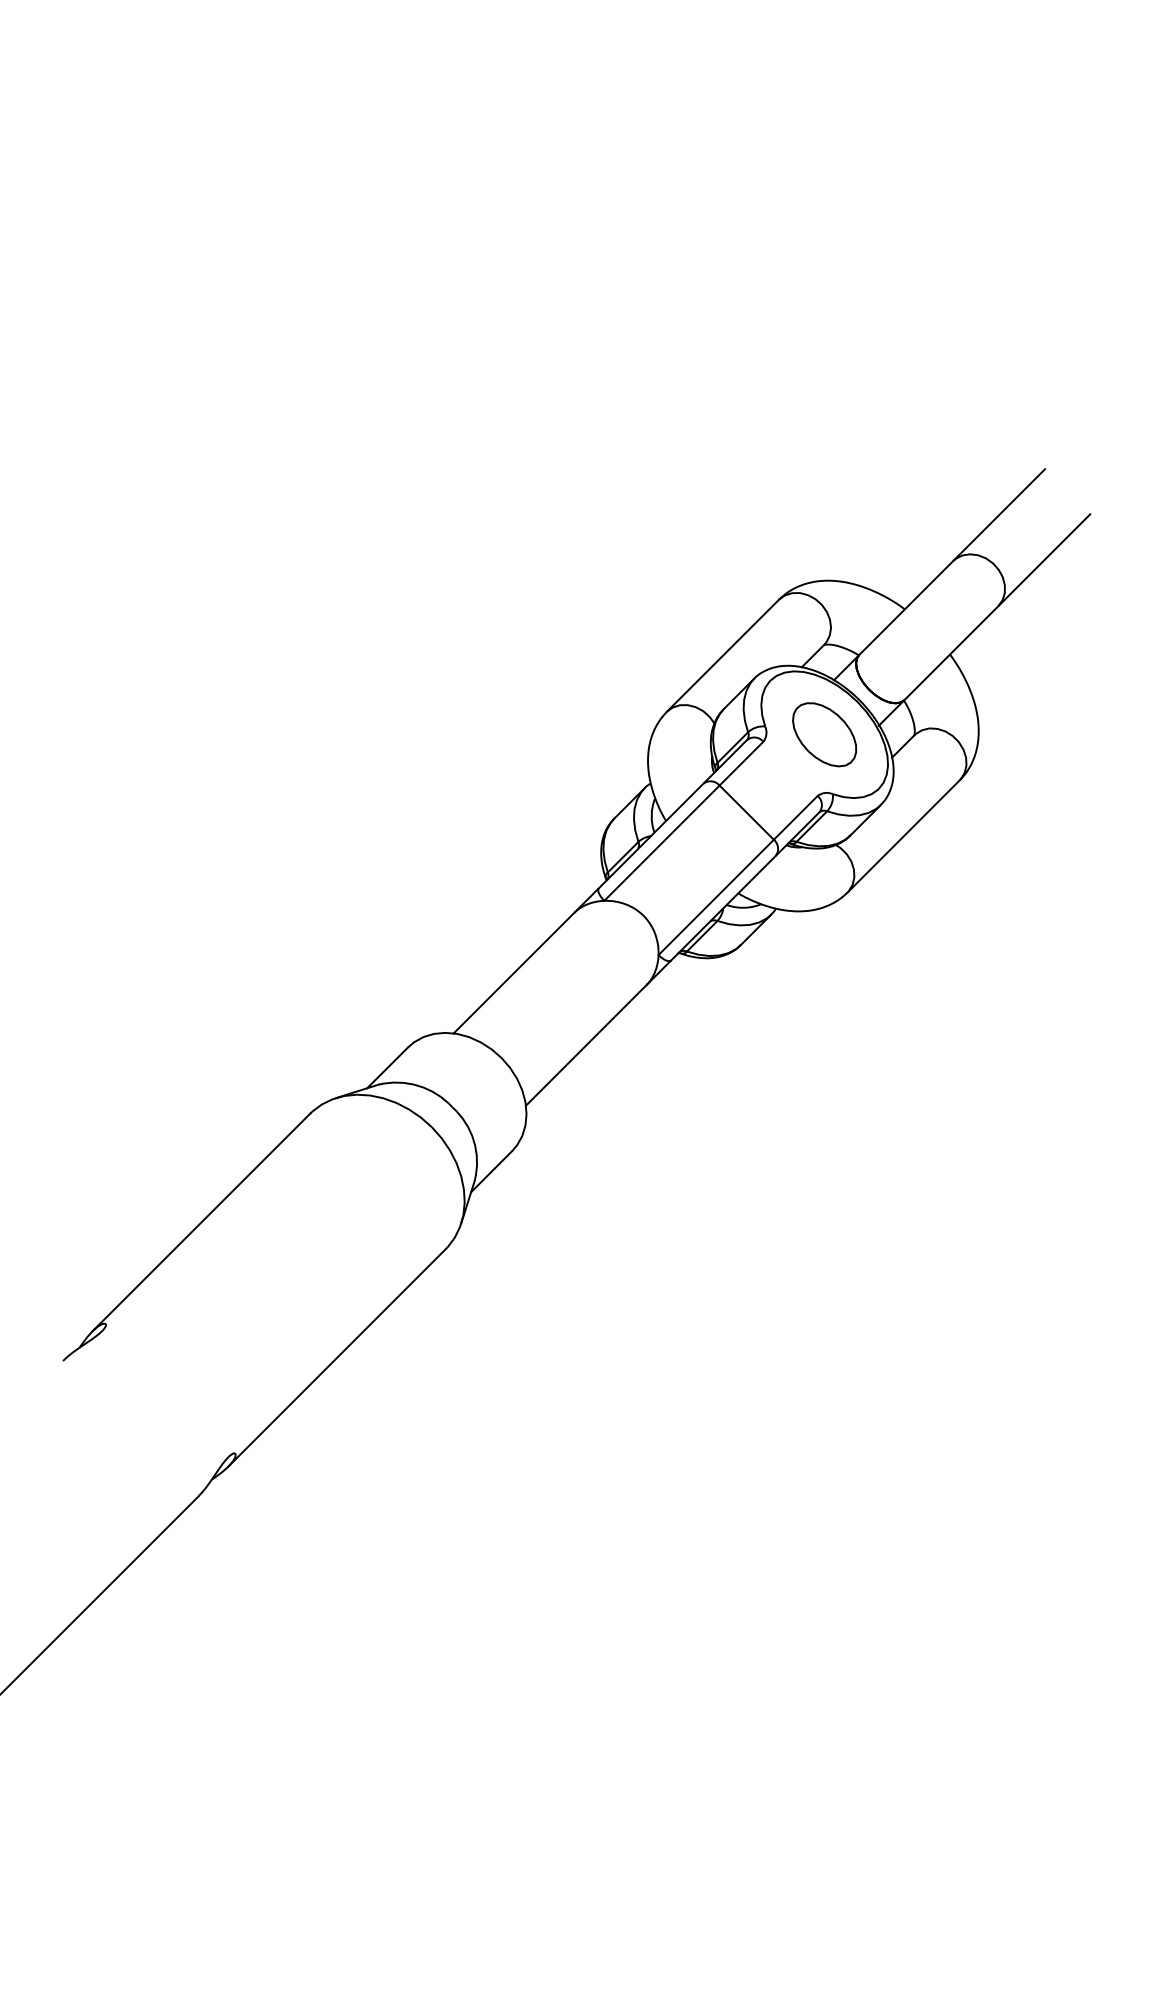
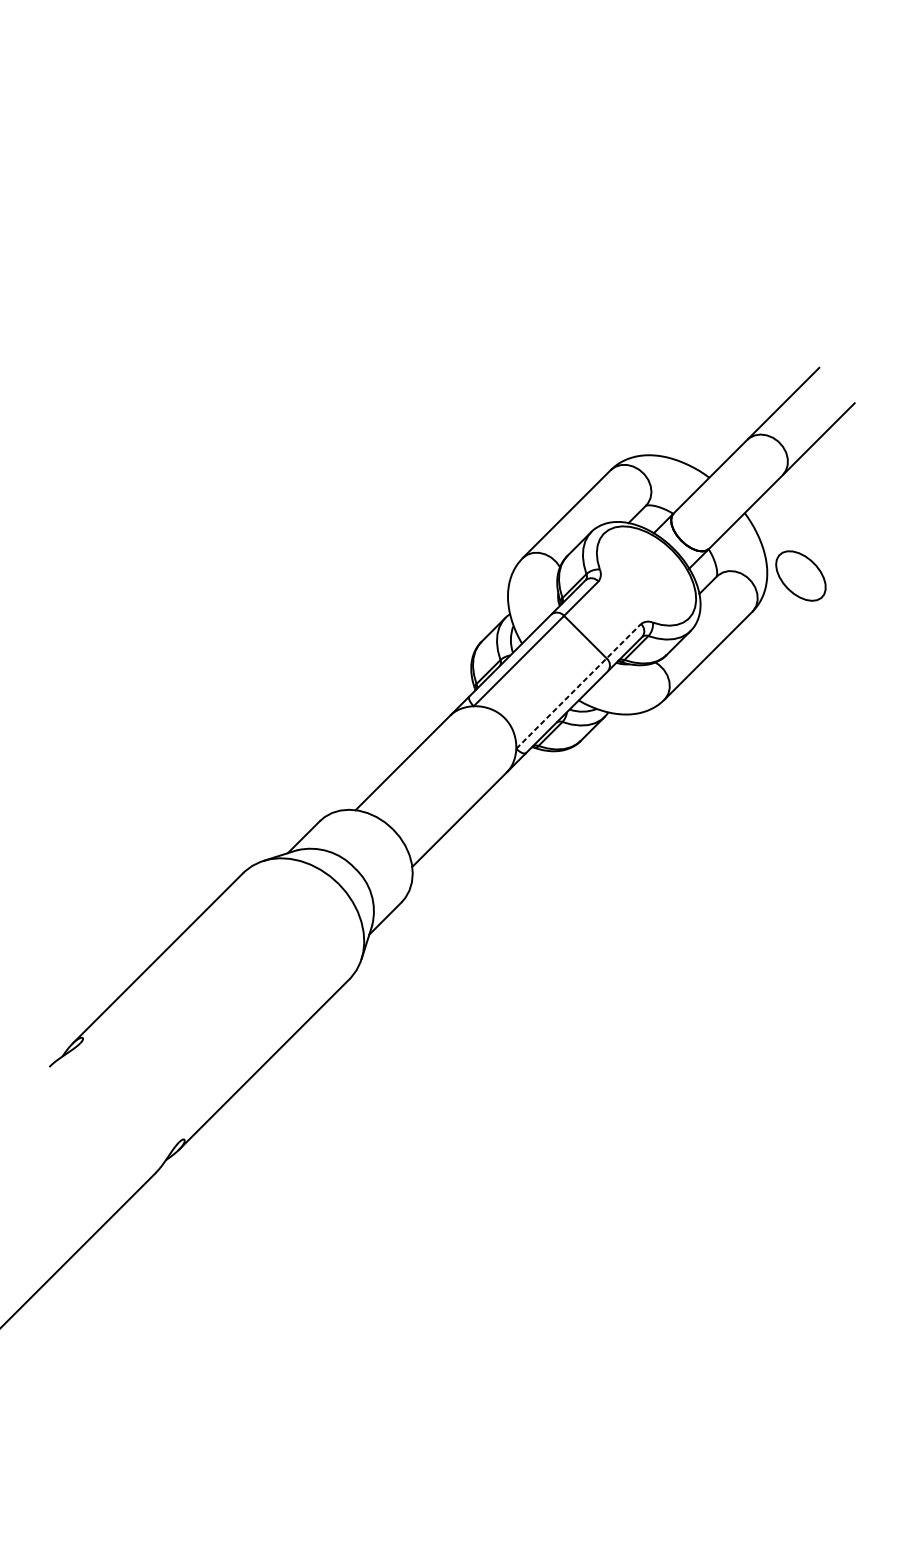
part: (824, 734) -> (800, 575), moved
line: (738, 875) -> (578, 686), solid -> dashed

